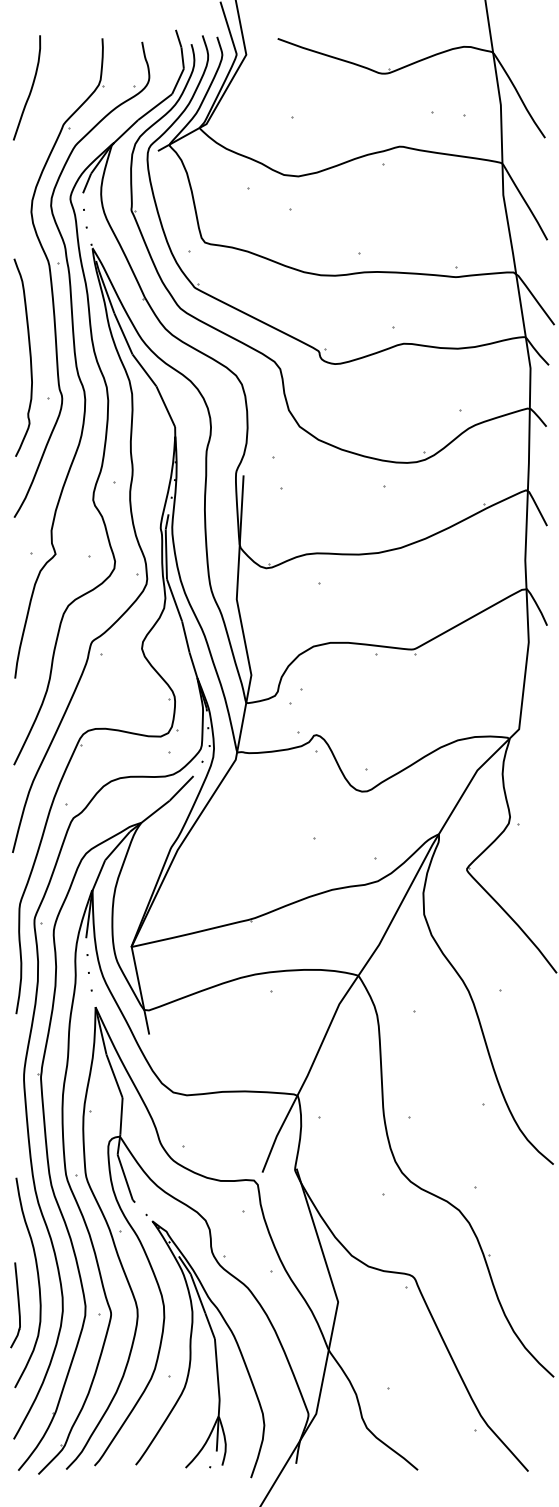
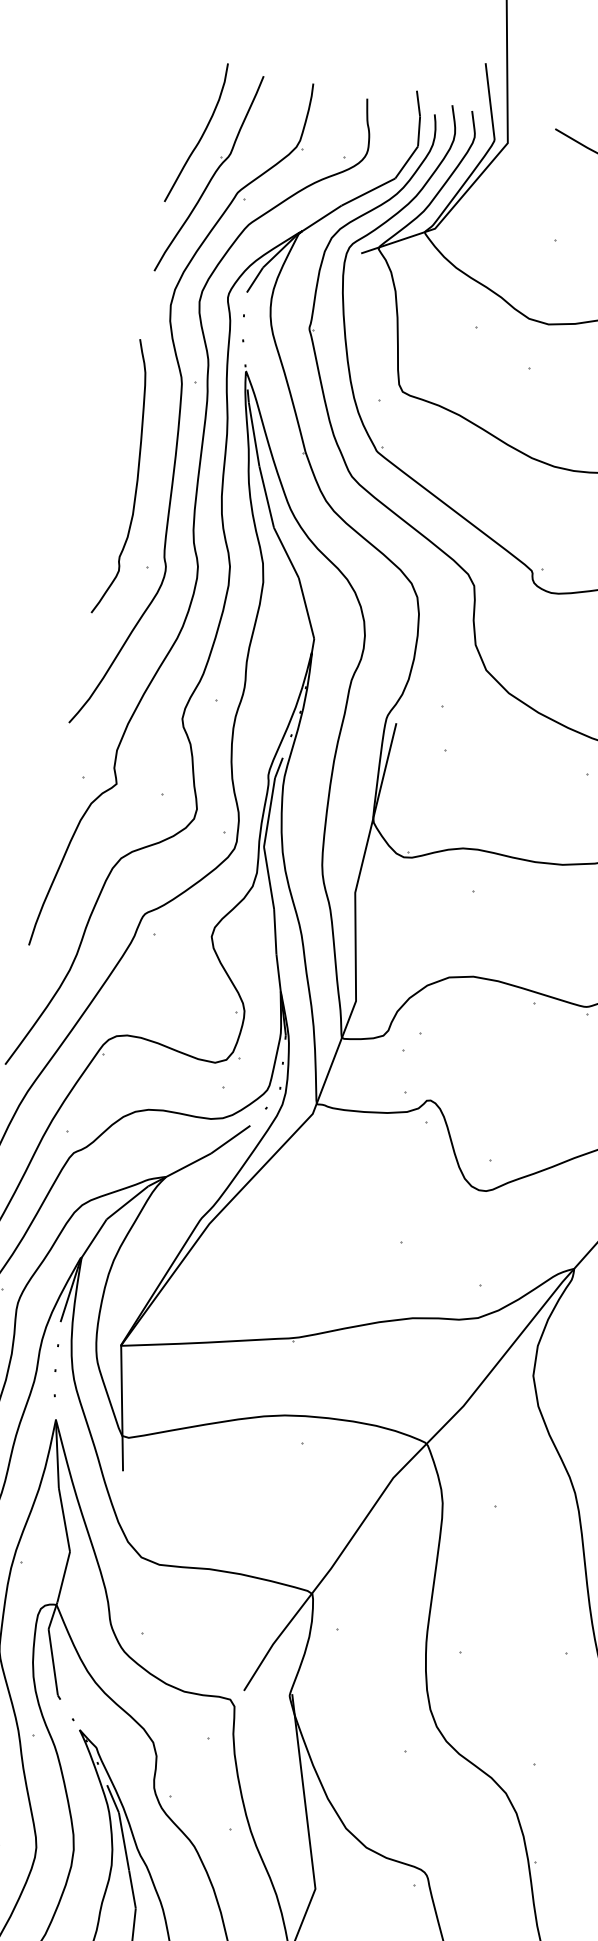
part: (40, 114) -> (208, 172), added
curve: (29, 357) -> (135, 479), moved

